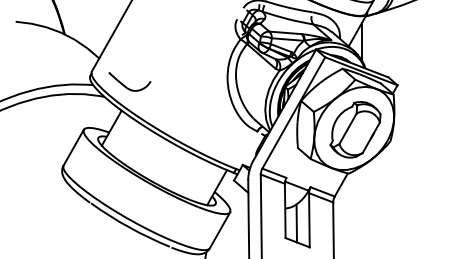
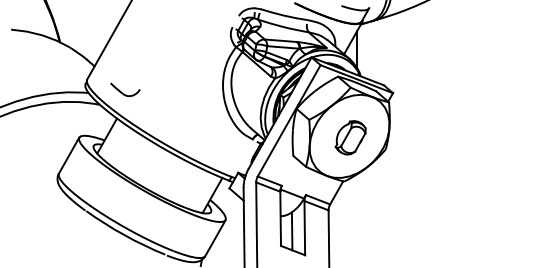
part: (130, 81) -> (125, 89), size x0.7
part: (355, 129) -> (350, 137), size x0.6

